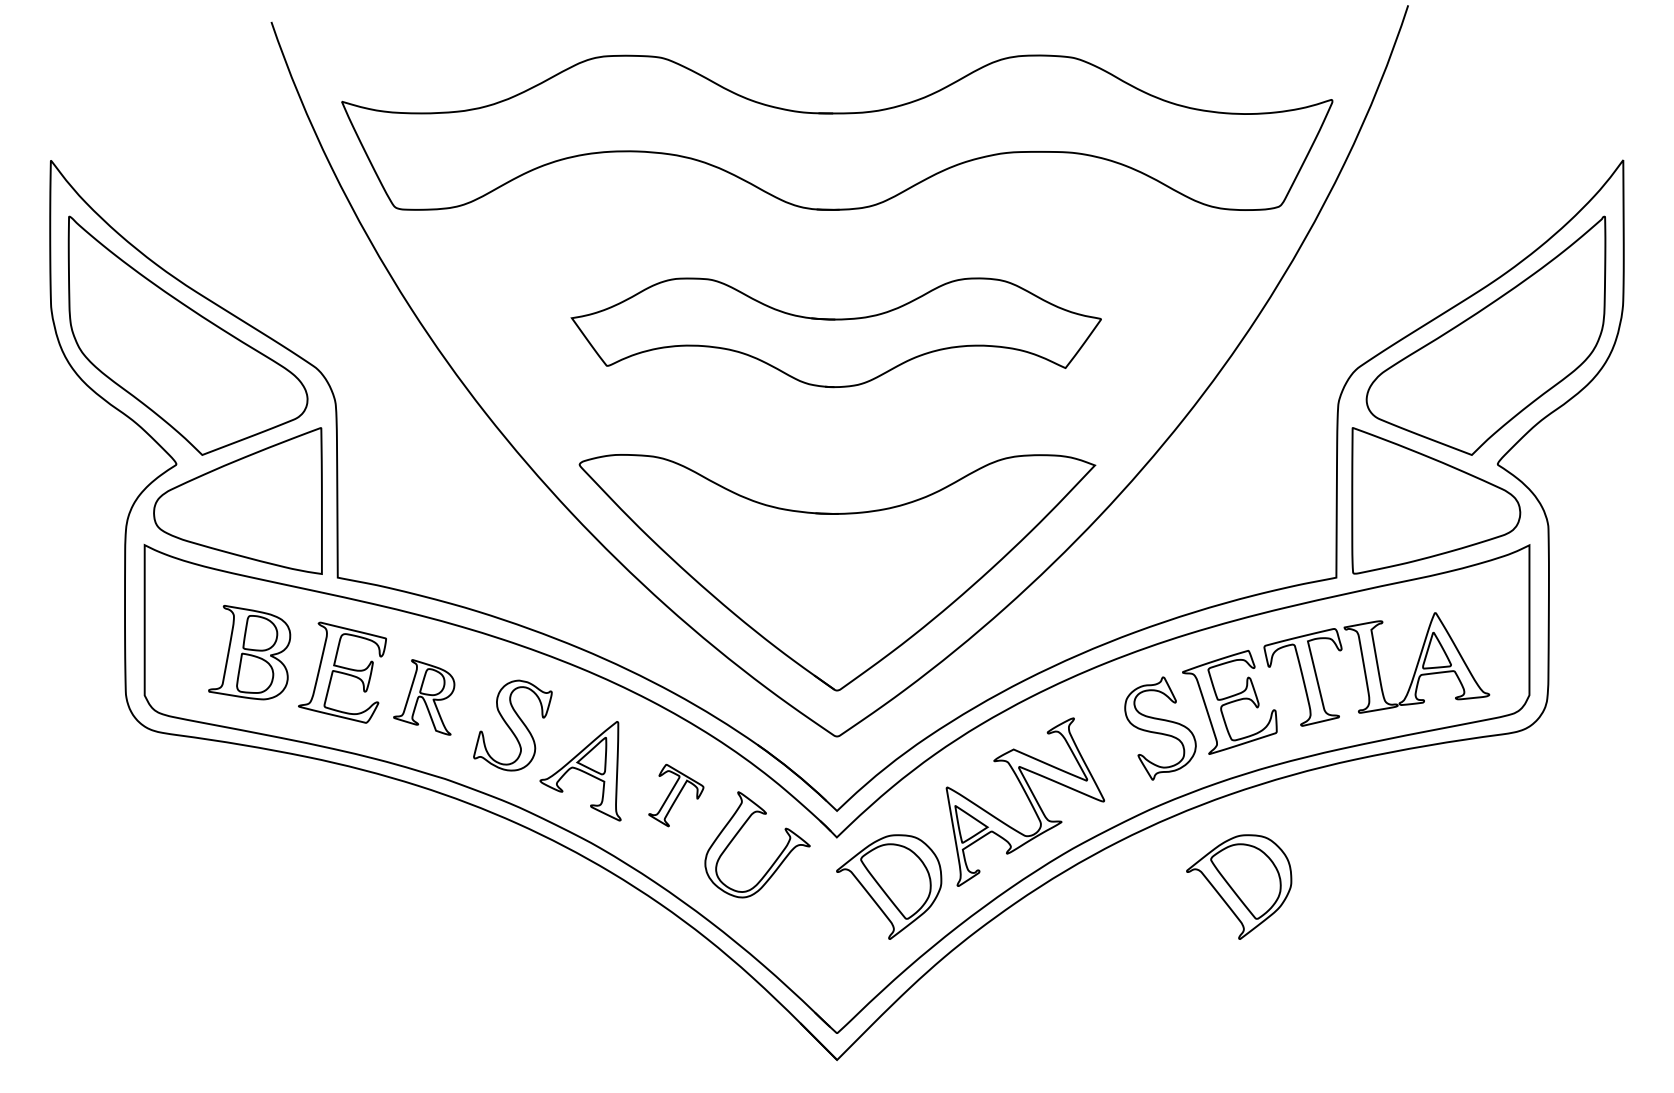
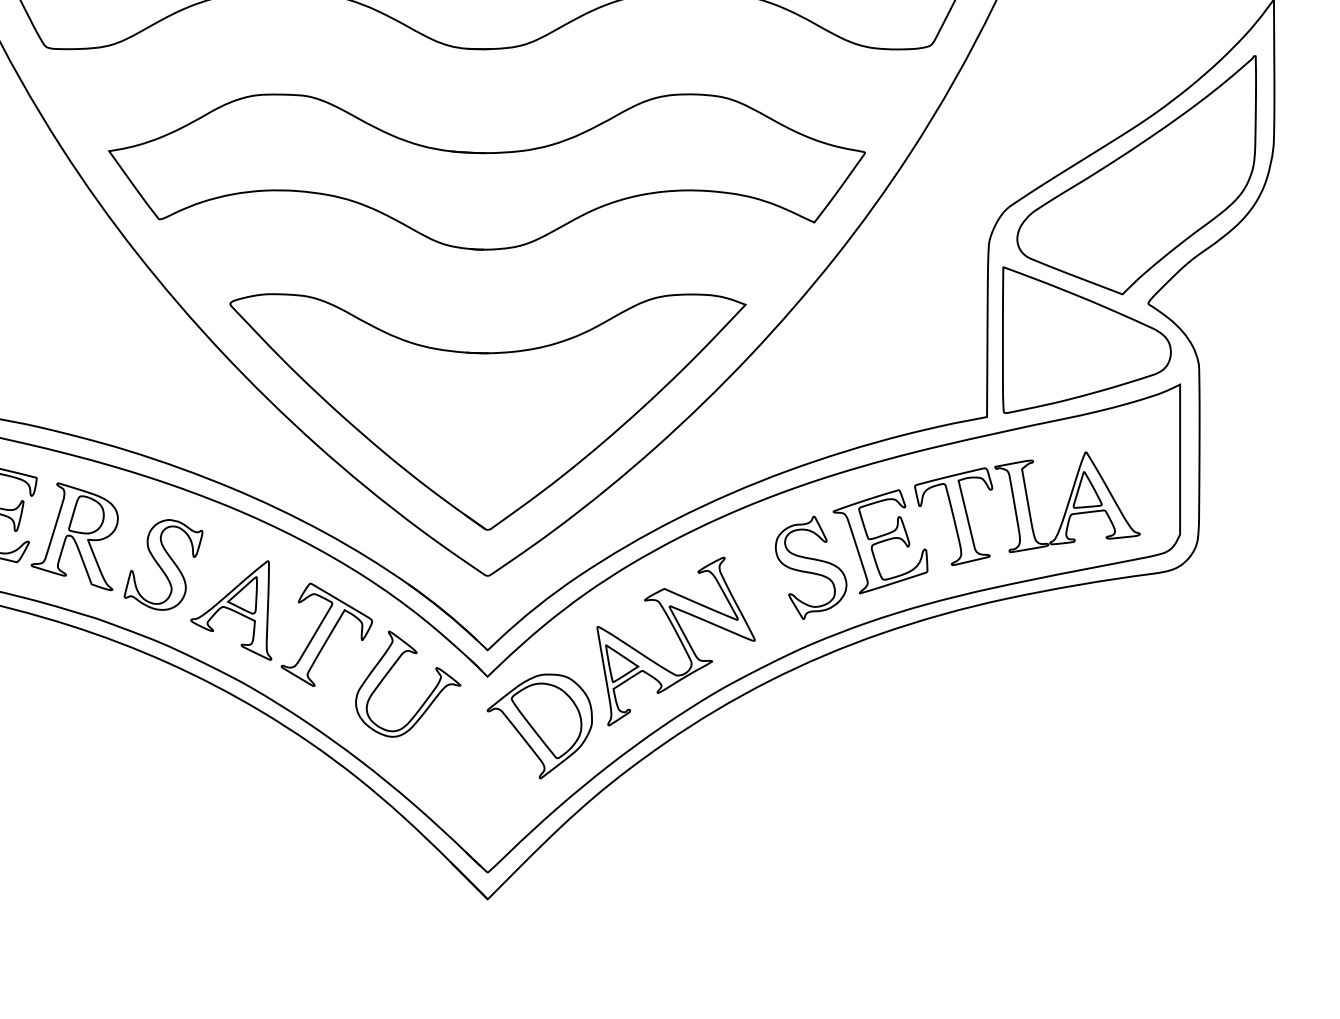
part: (836, 332) -> (487, 171), size x1.43
part: (424, 697) -> (75, 536), size x1.43
part: (676, 795) -> (327, 634), size x1.67
part: (1239, 886) -> (890, 725), removed

